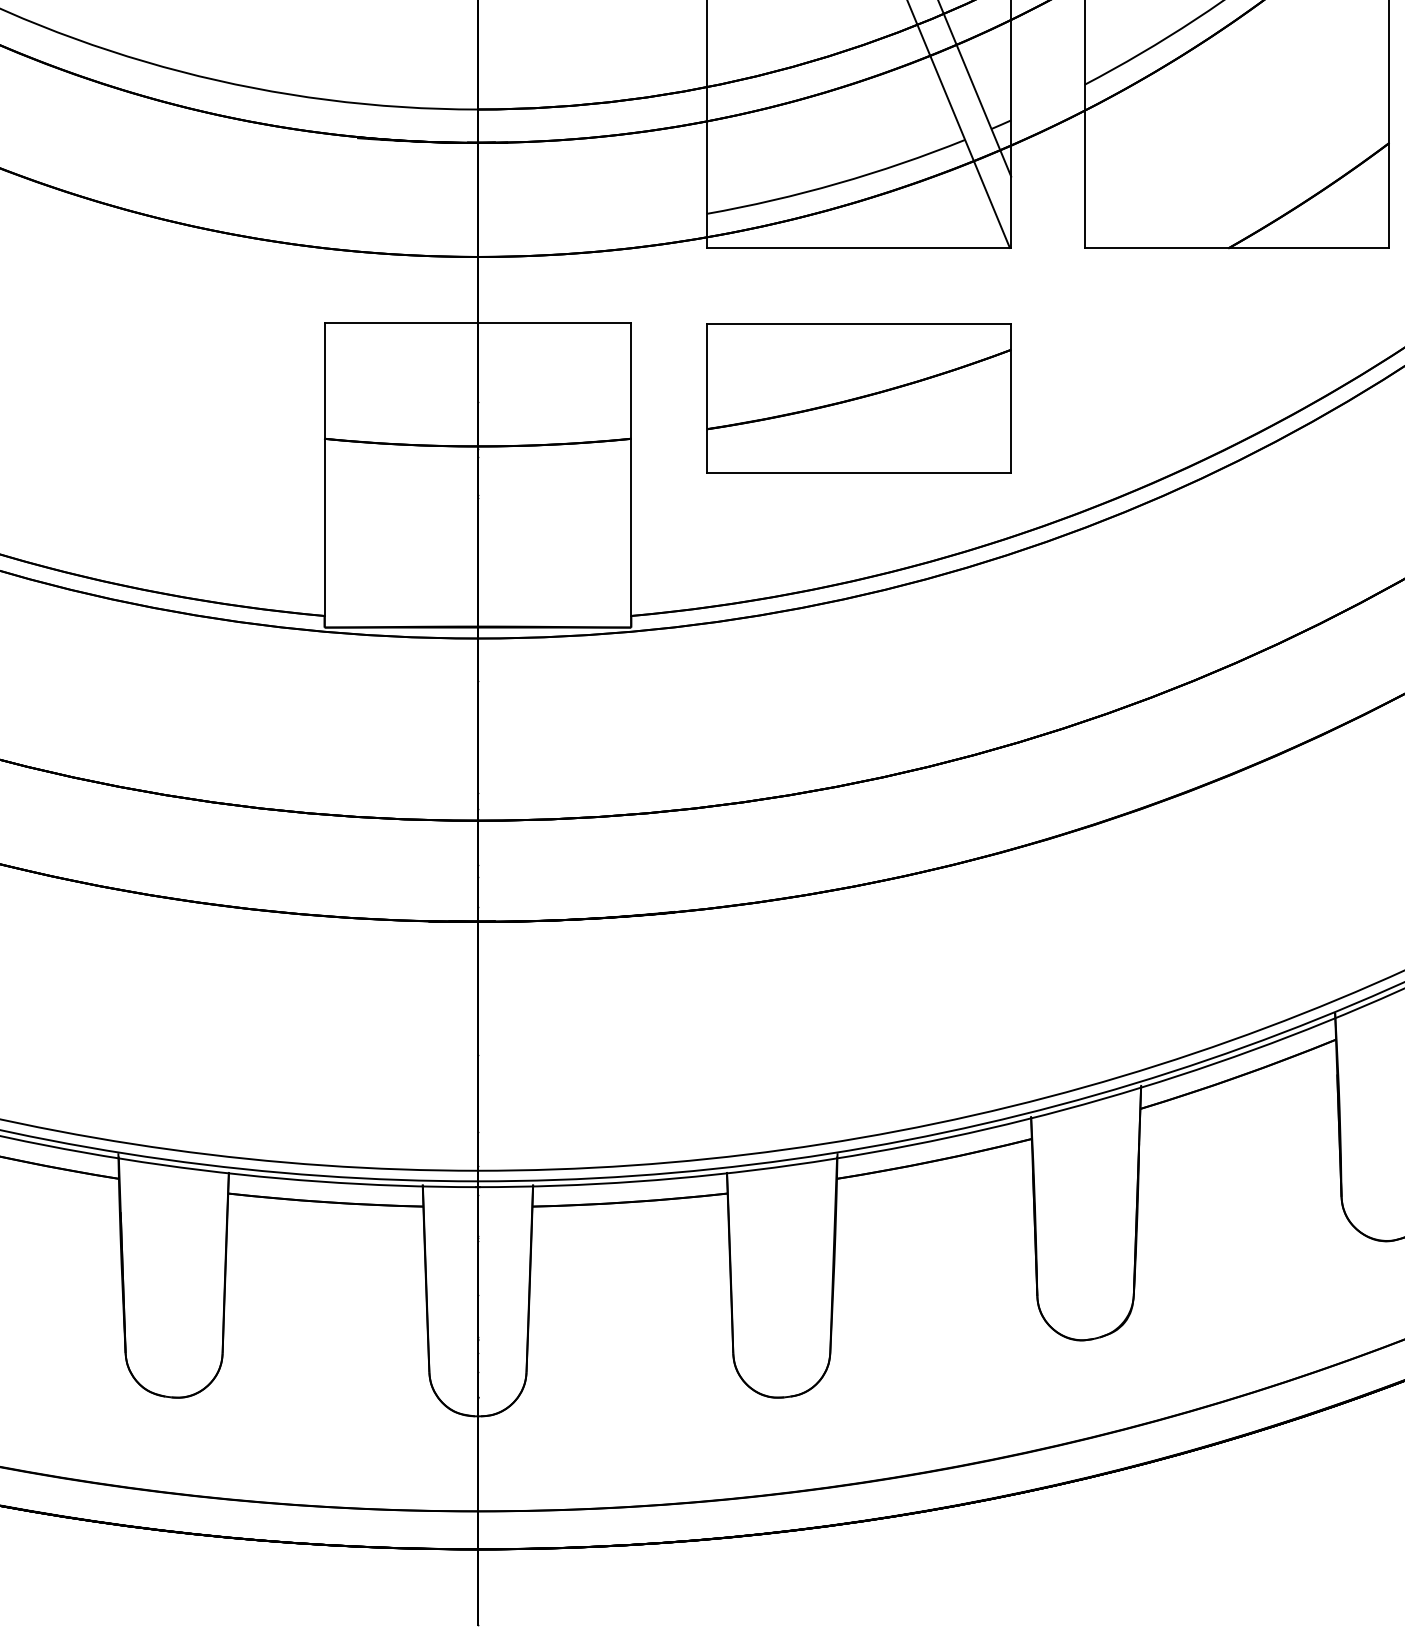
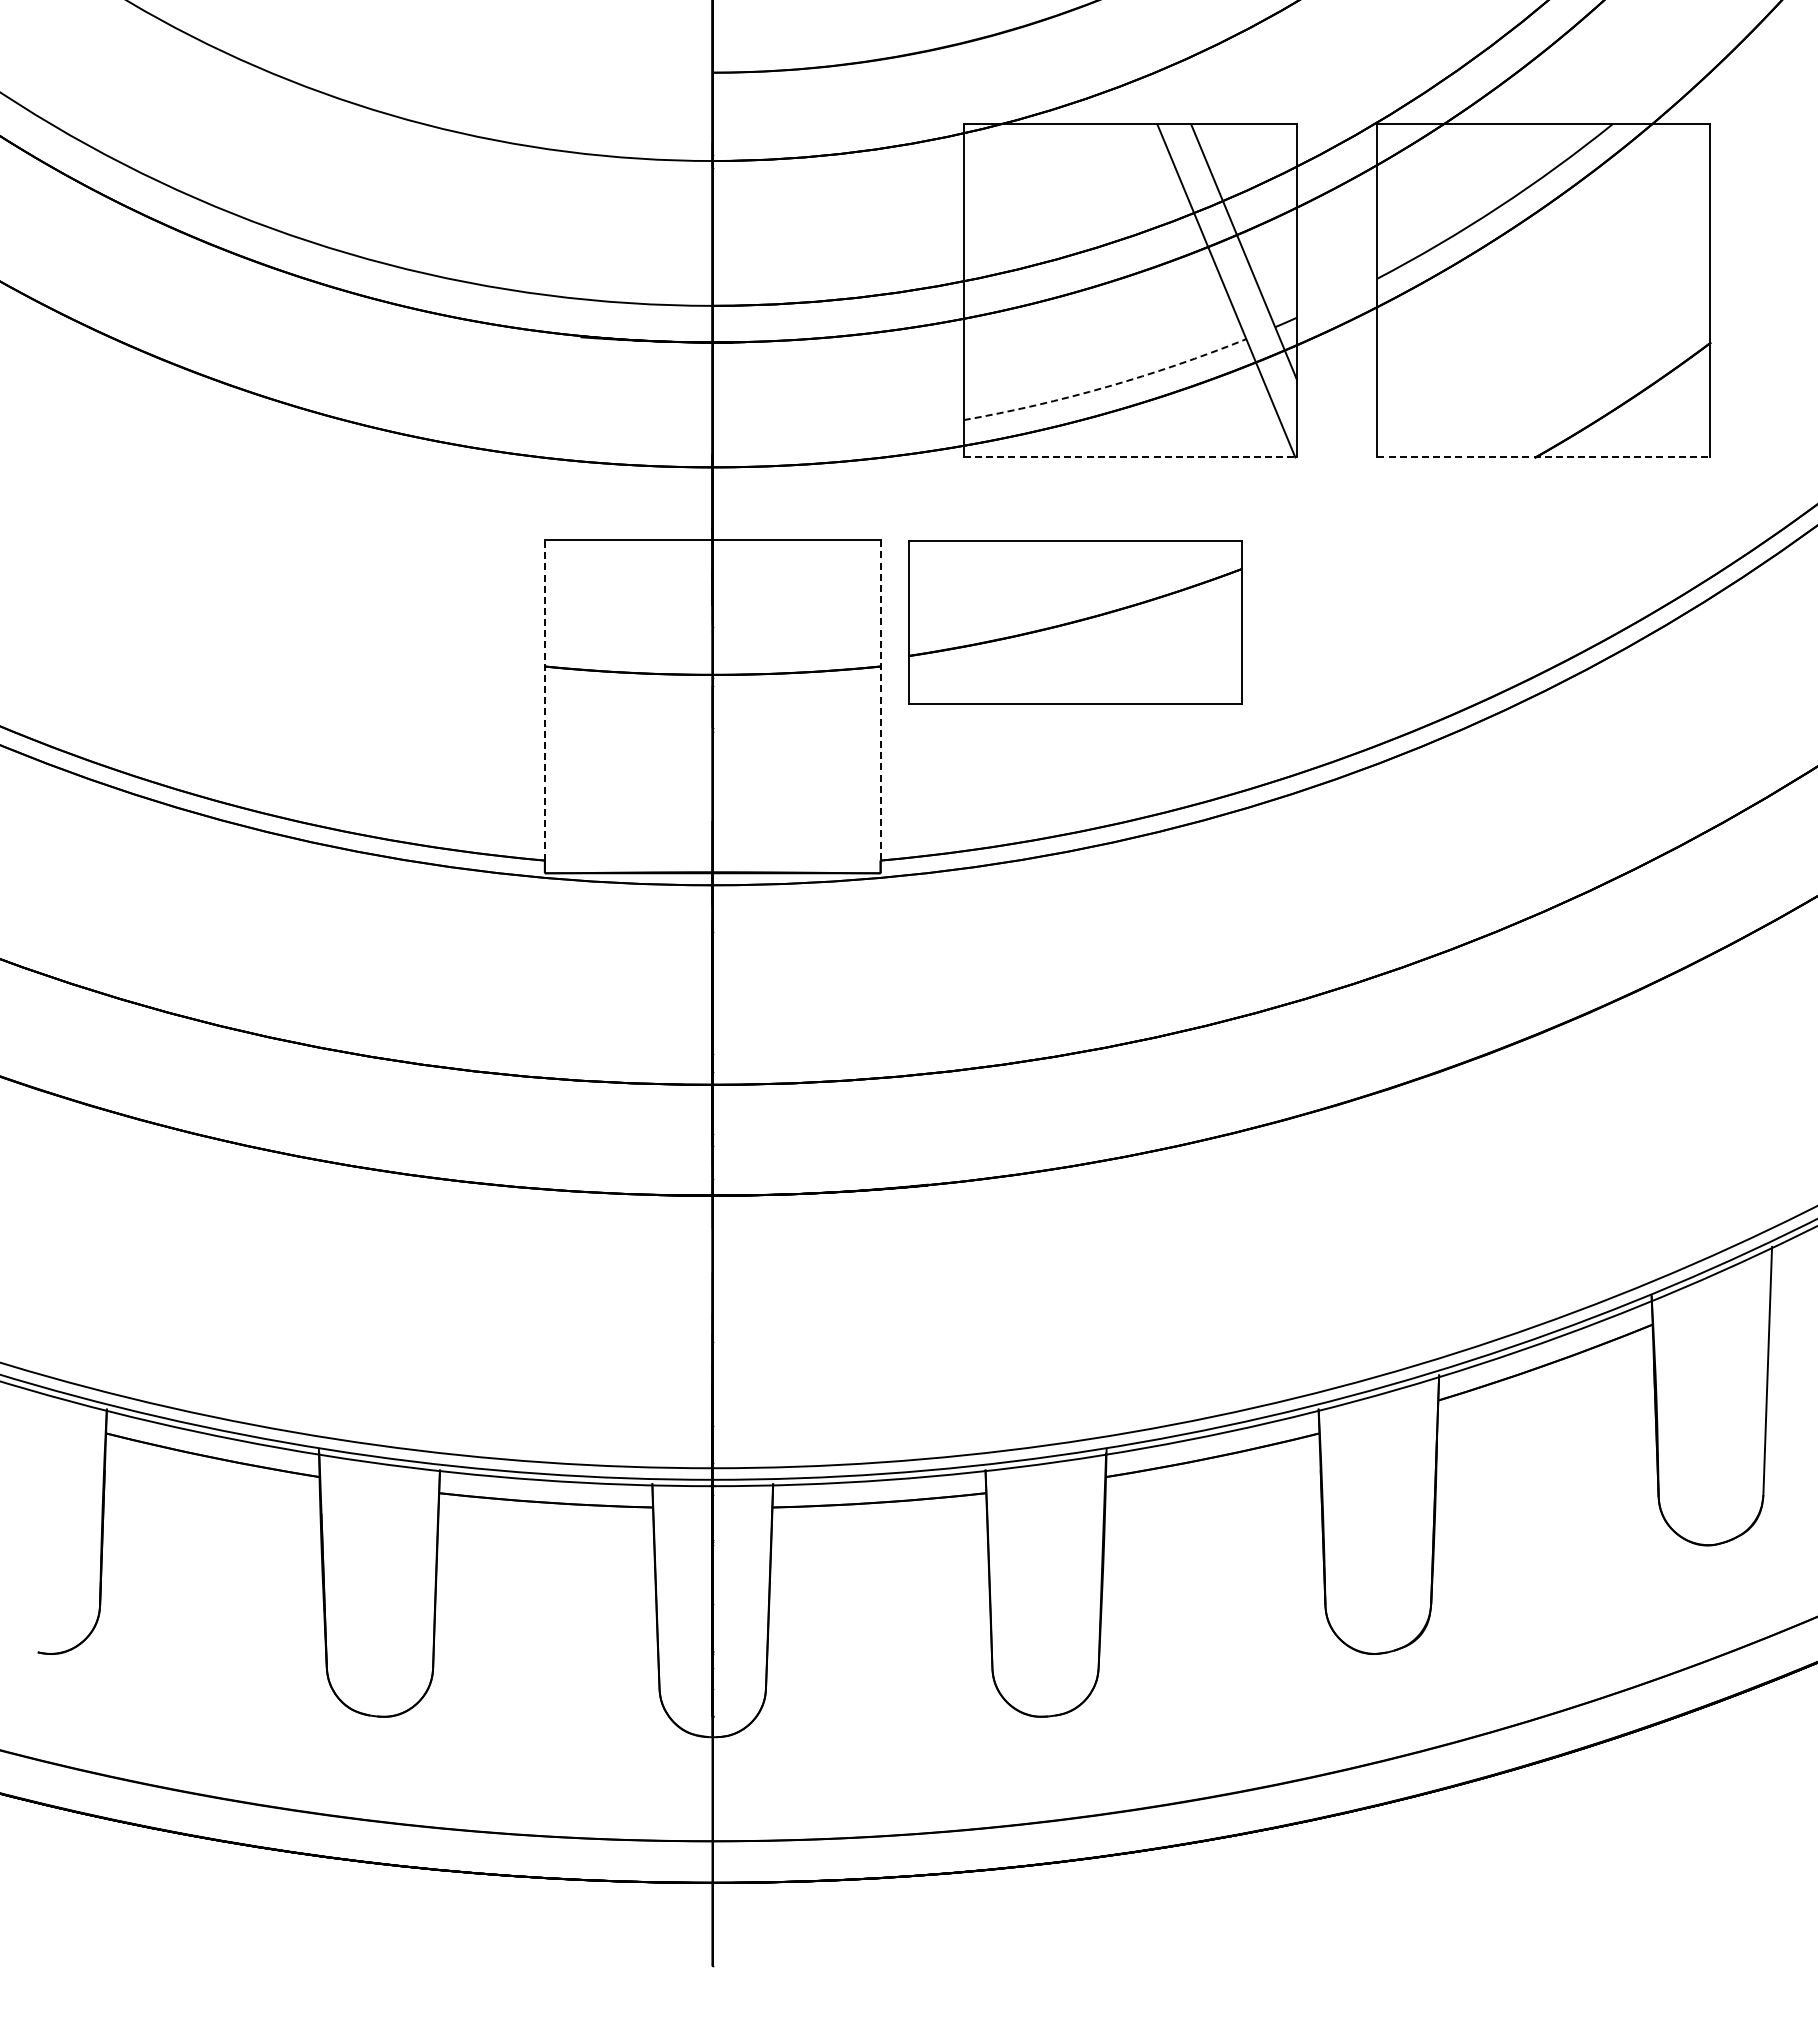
arc: (838, 183) -> (1107, 386), solid -> dashed
line: (859, 247) -> (1130, 457), solid -> dashed
line: (1236, 247) -> (1543, 457), solid -> dashed
part: (859, 398) -> (1075, 622), moved
line: (324, 468) -> (544, 699), solid -> dashed
line: (631, 469) -> (880, 700), solid -> dashed

